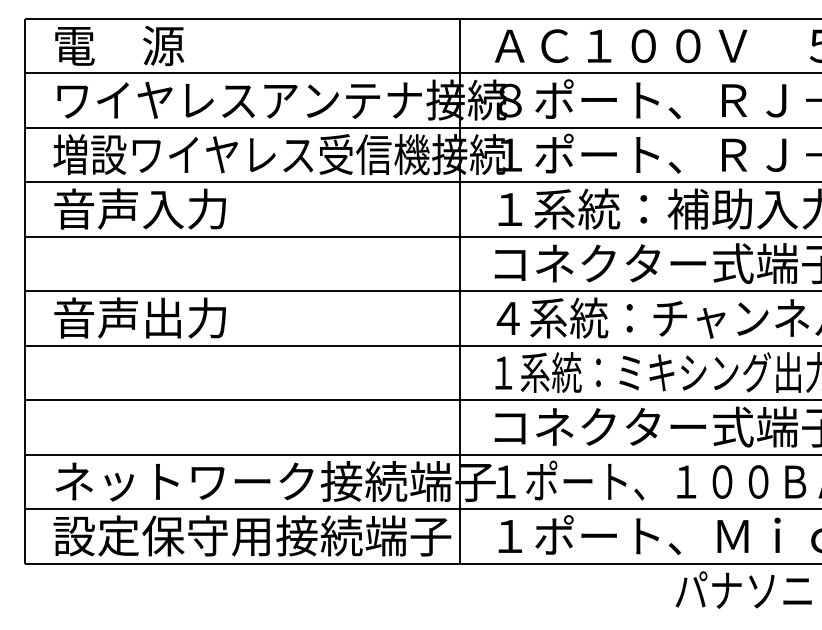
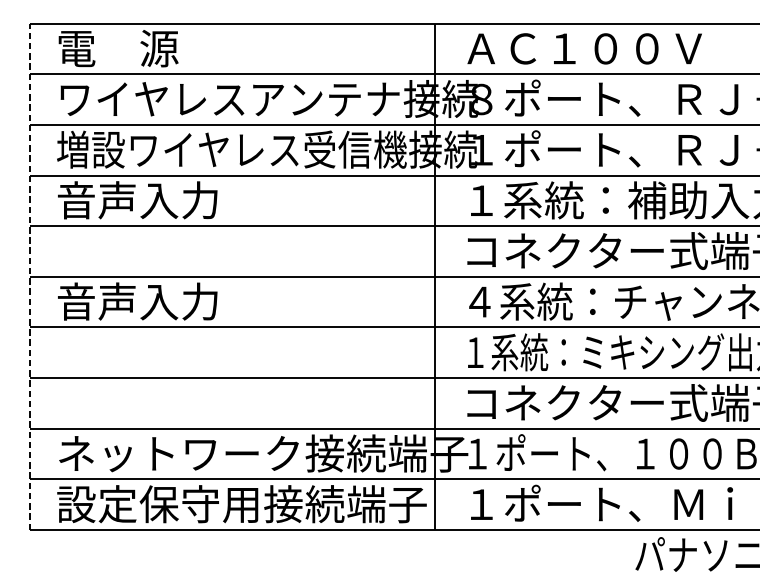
line: (24, 290) -> (30, 276), solid -> dashed
text: (163, 317) -> (159, 301), 音声出力 -> 音声入力

